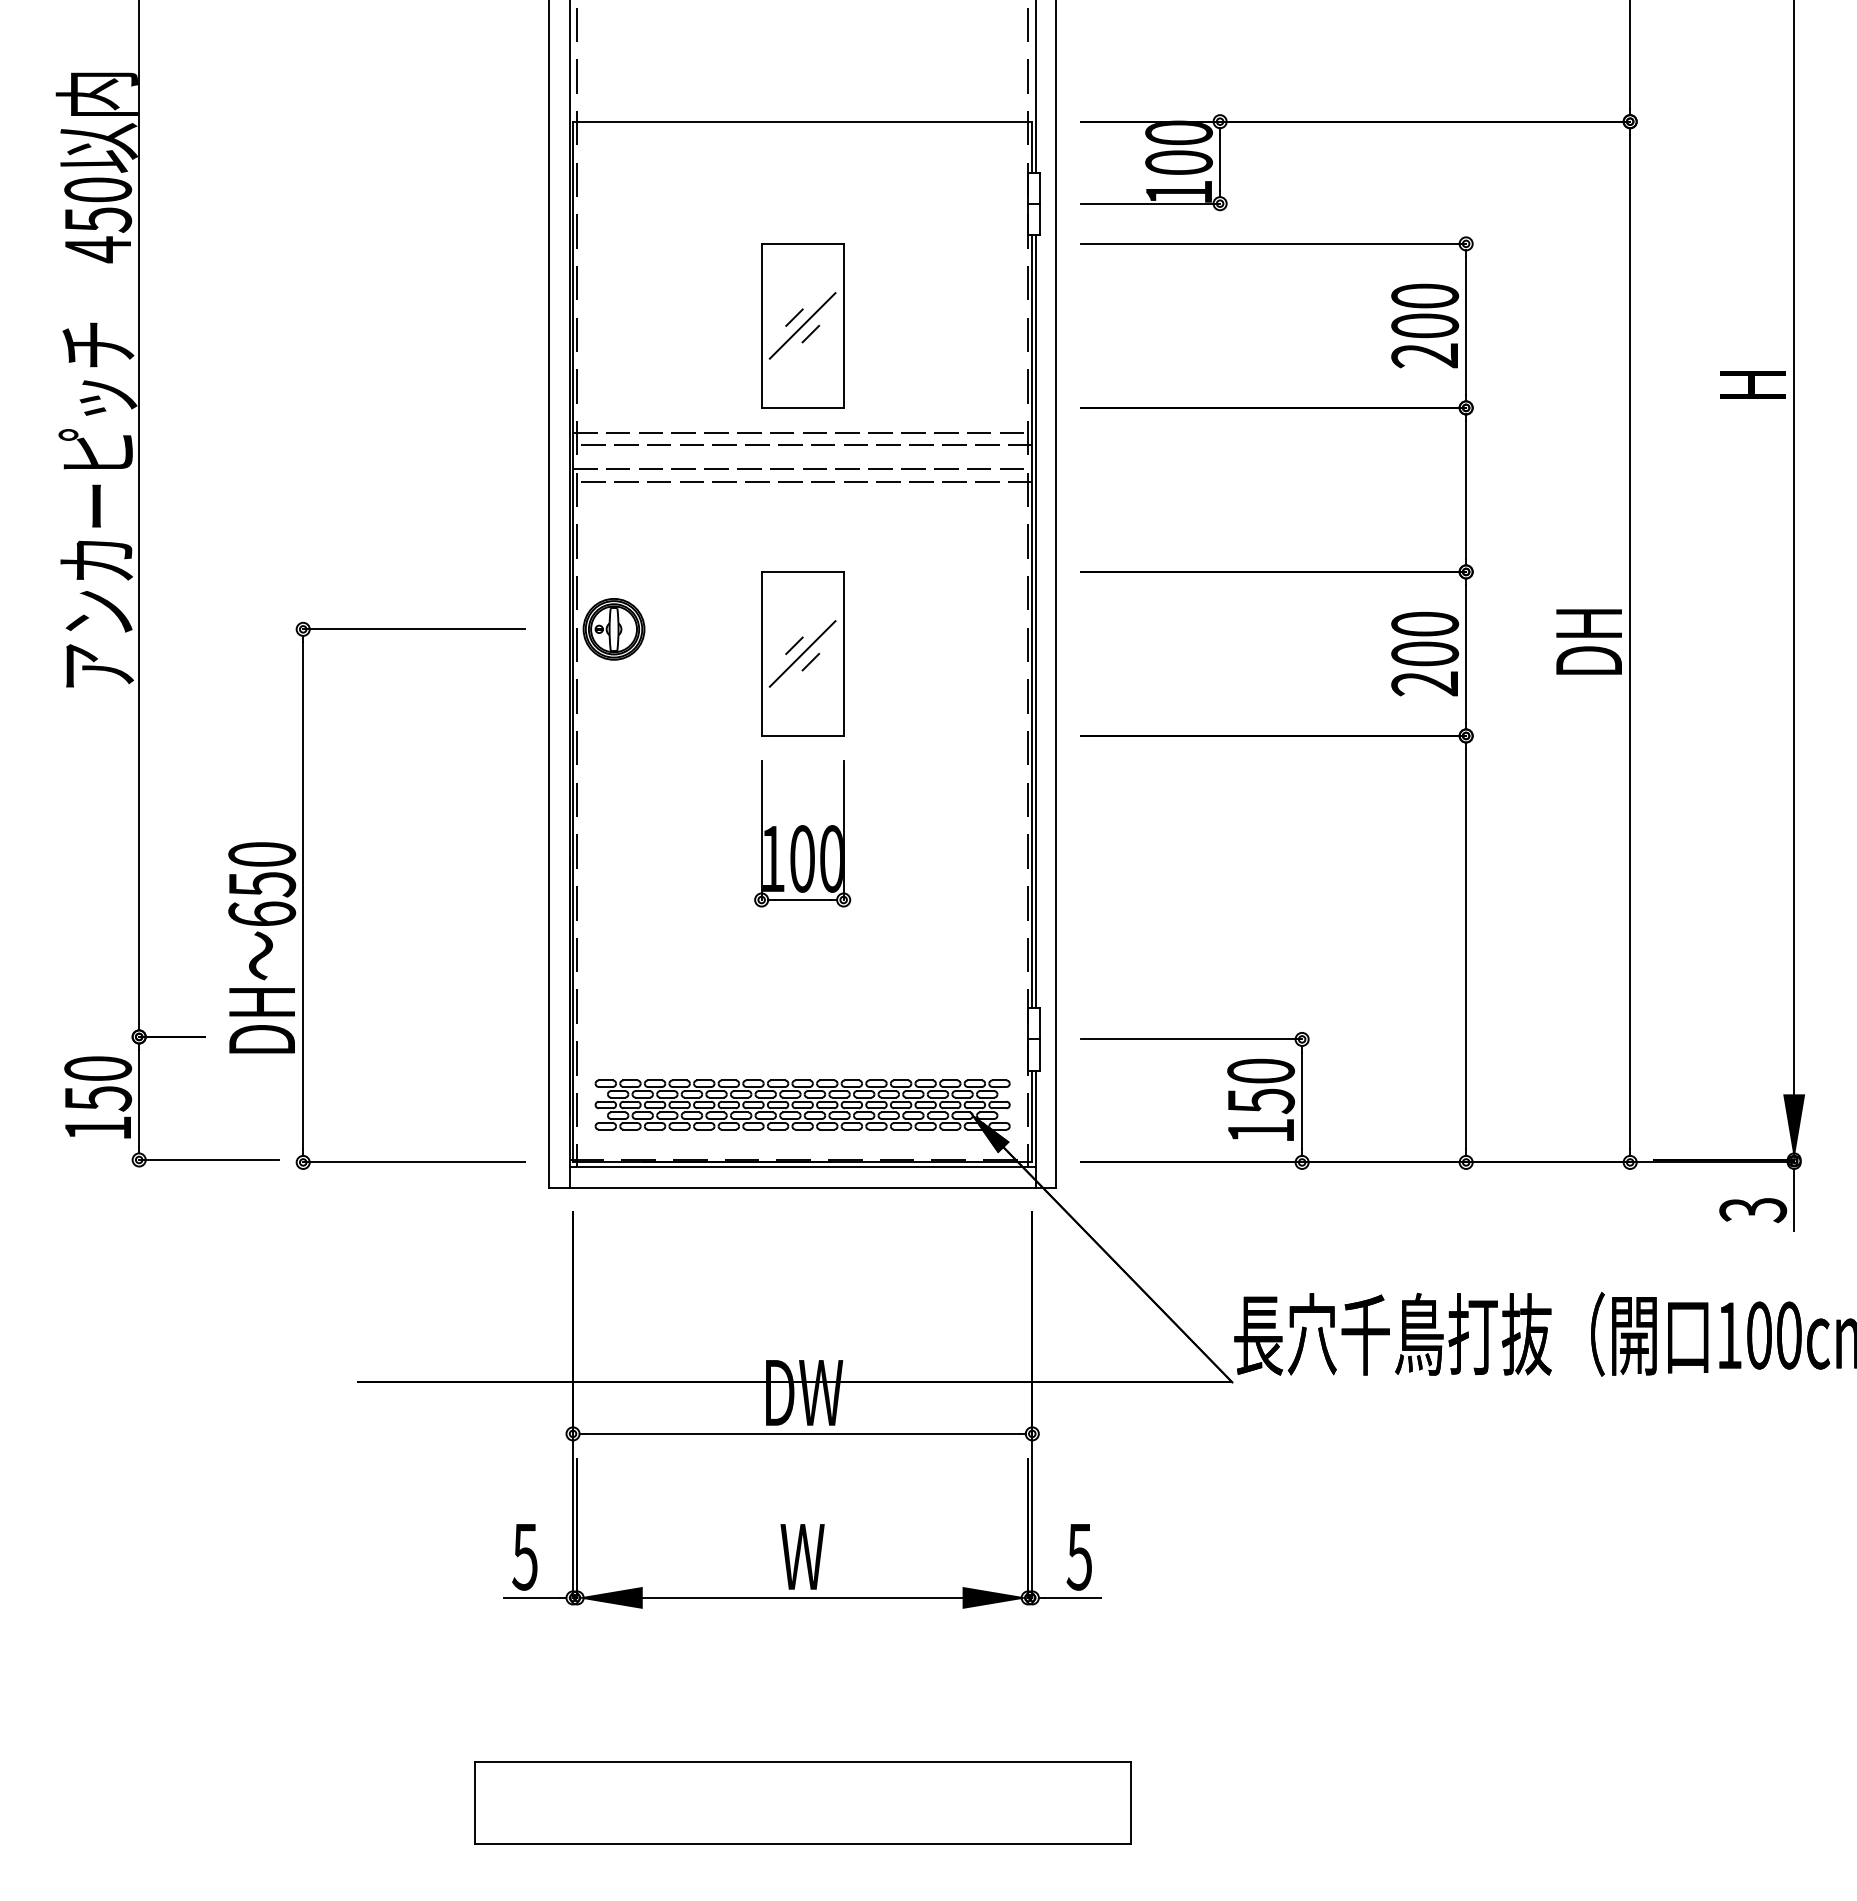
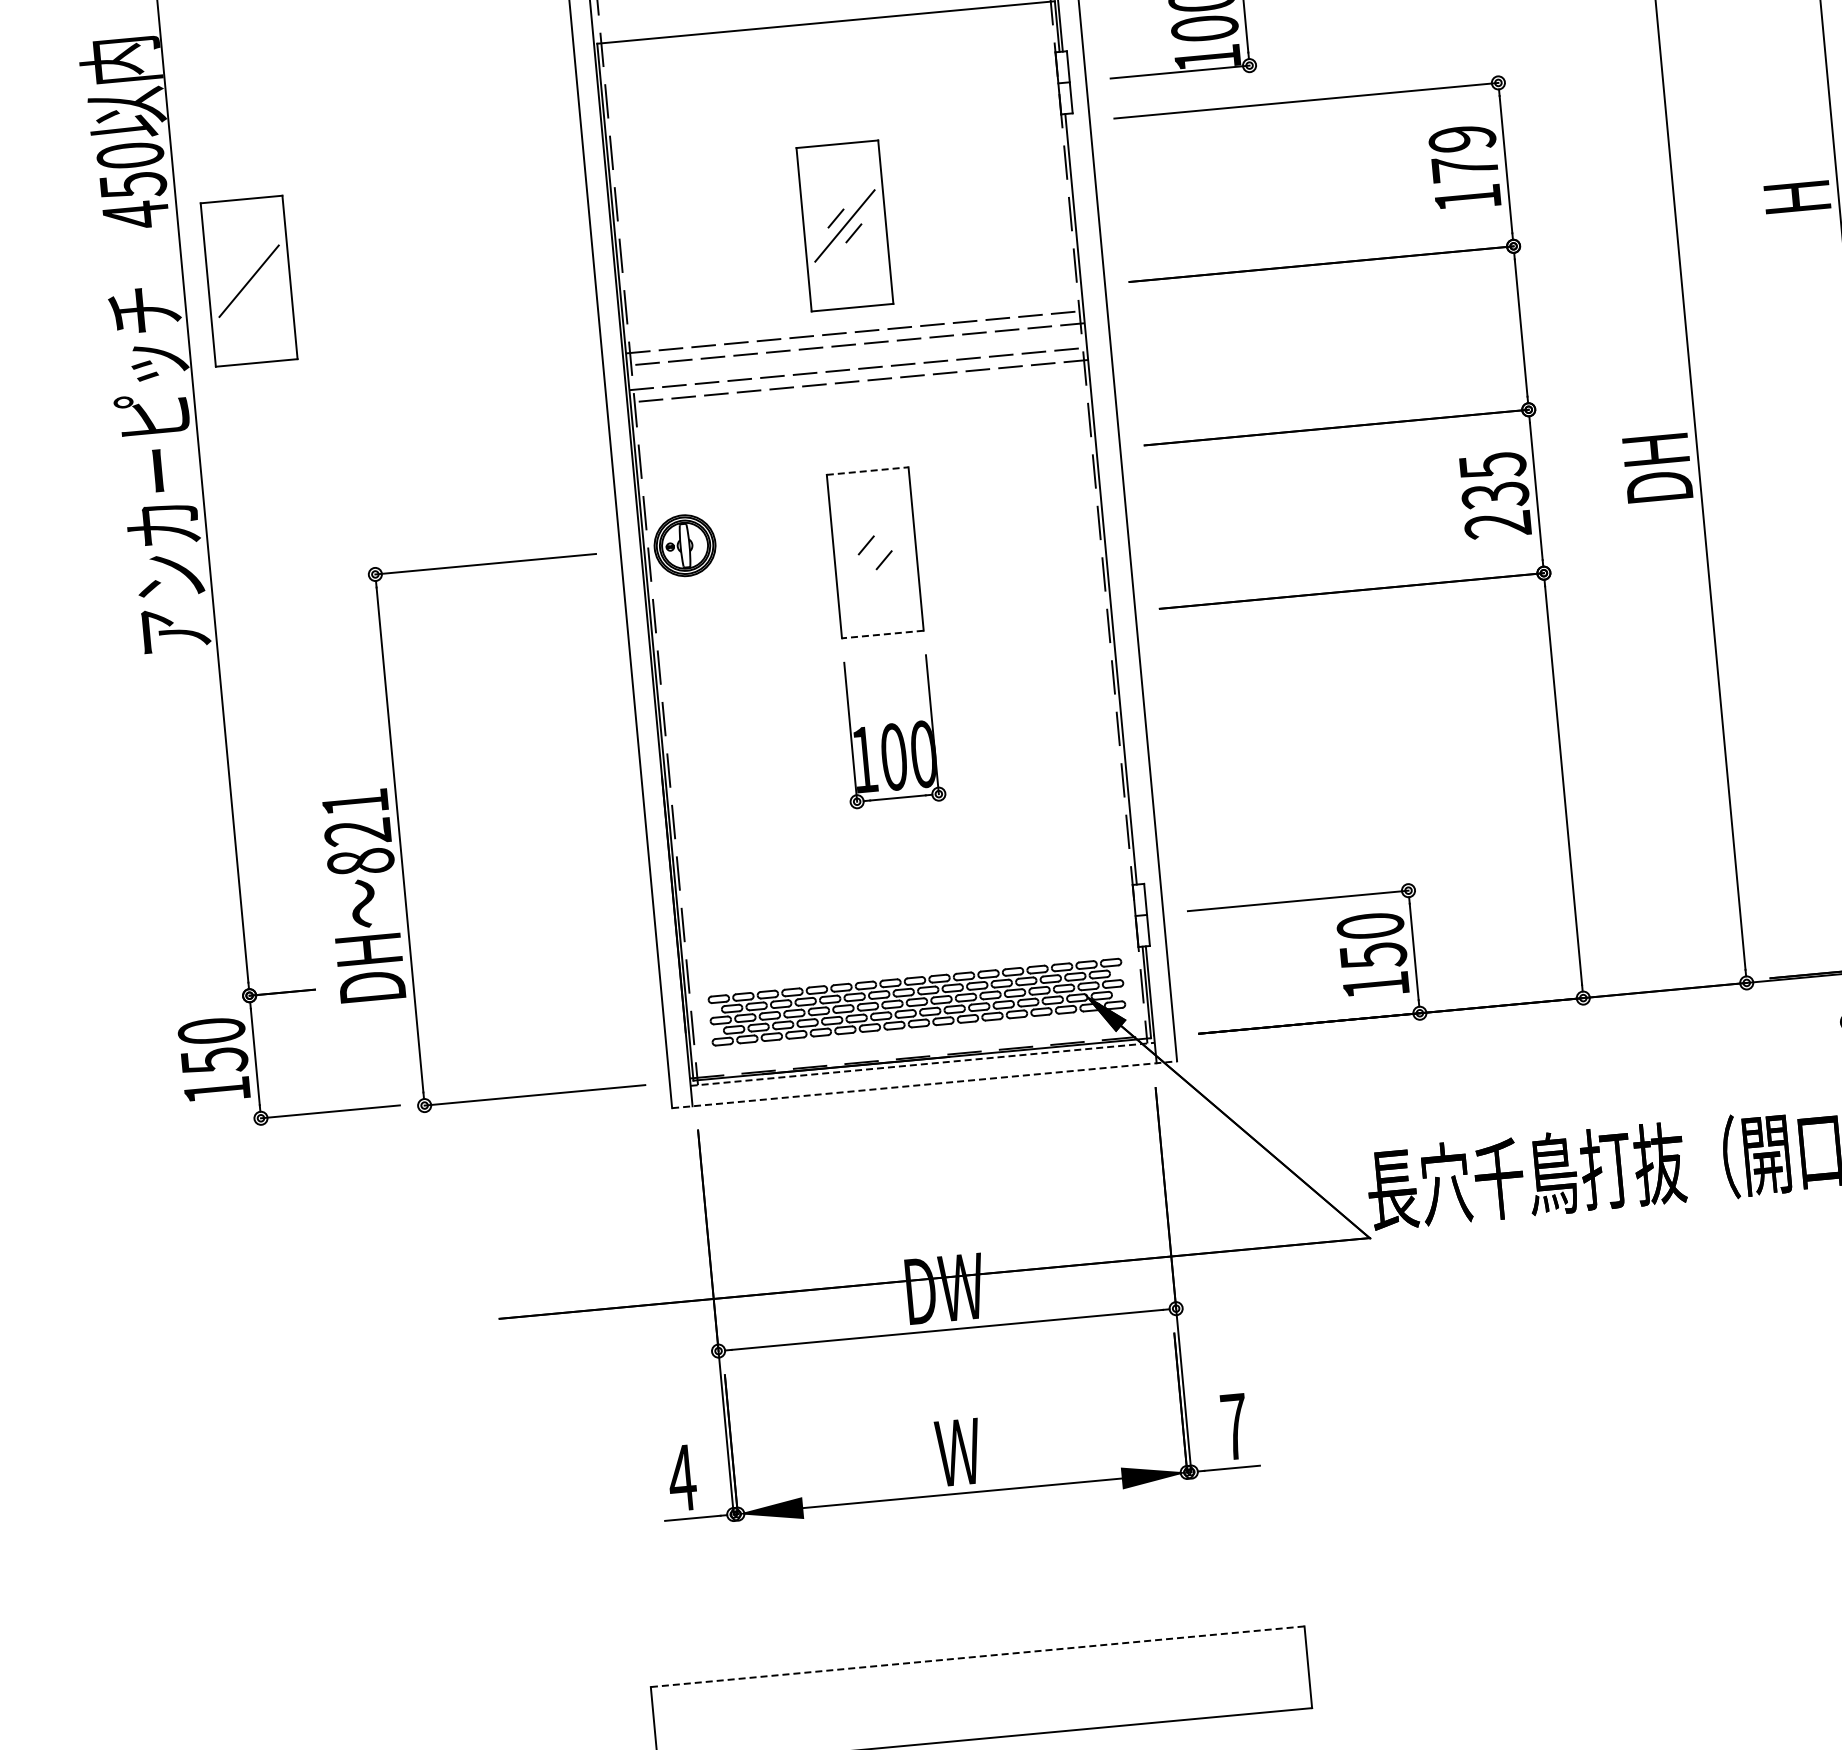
part: (204, 325) -> (248, 280), added
text: (1425, 325) -> (1465, 167), 200 -> 179
line: (803, 571) -> (868, 470), solid -> dashed
line: (1035, 621) -> (1104, 498), removed
text: (1424, 639) -> (1493, 480), 200 -> 235
line: (802, 653) -> (875, 552), removed
line: (802, 735) -> (882, 634), solid -> dashed
text: (262, 884) -> (358, 832), 650 -> 821
line: (802, 1167) -> (922, 1064), solid -> dashed
line: (803, 1187) -> (925, 1084), solid -> dashed
text: (524, 1557) -> (681, 1478), 5 -> 4
text: (1079, 1557) -> (1234, 1427), 5 -> 7
line: (802, 1761) -> (977, 1656), solid -> dashed

